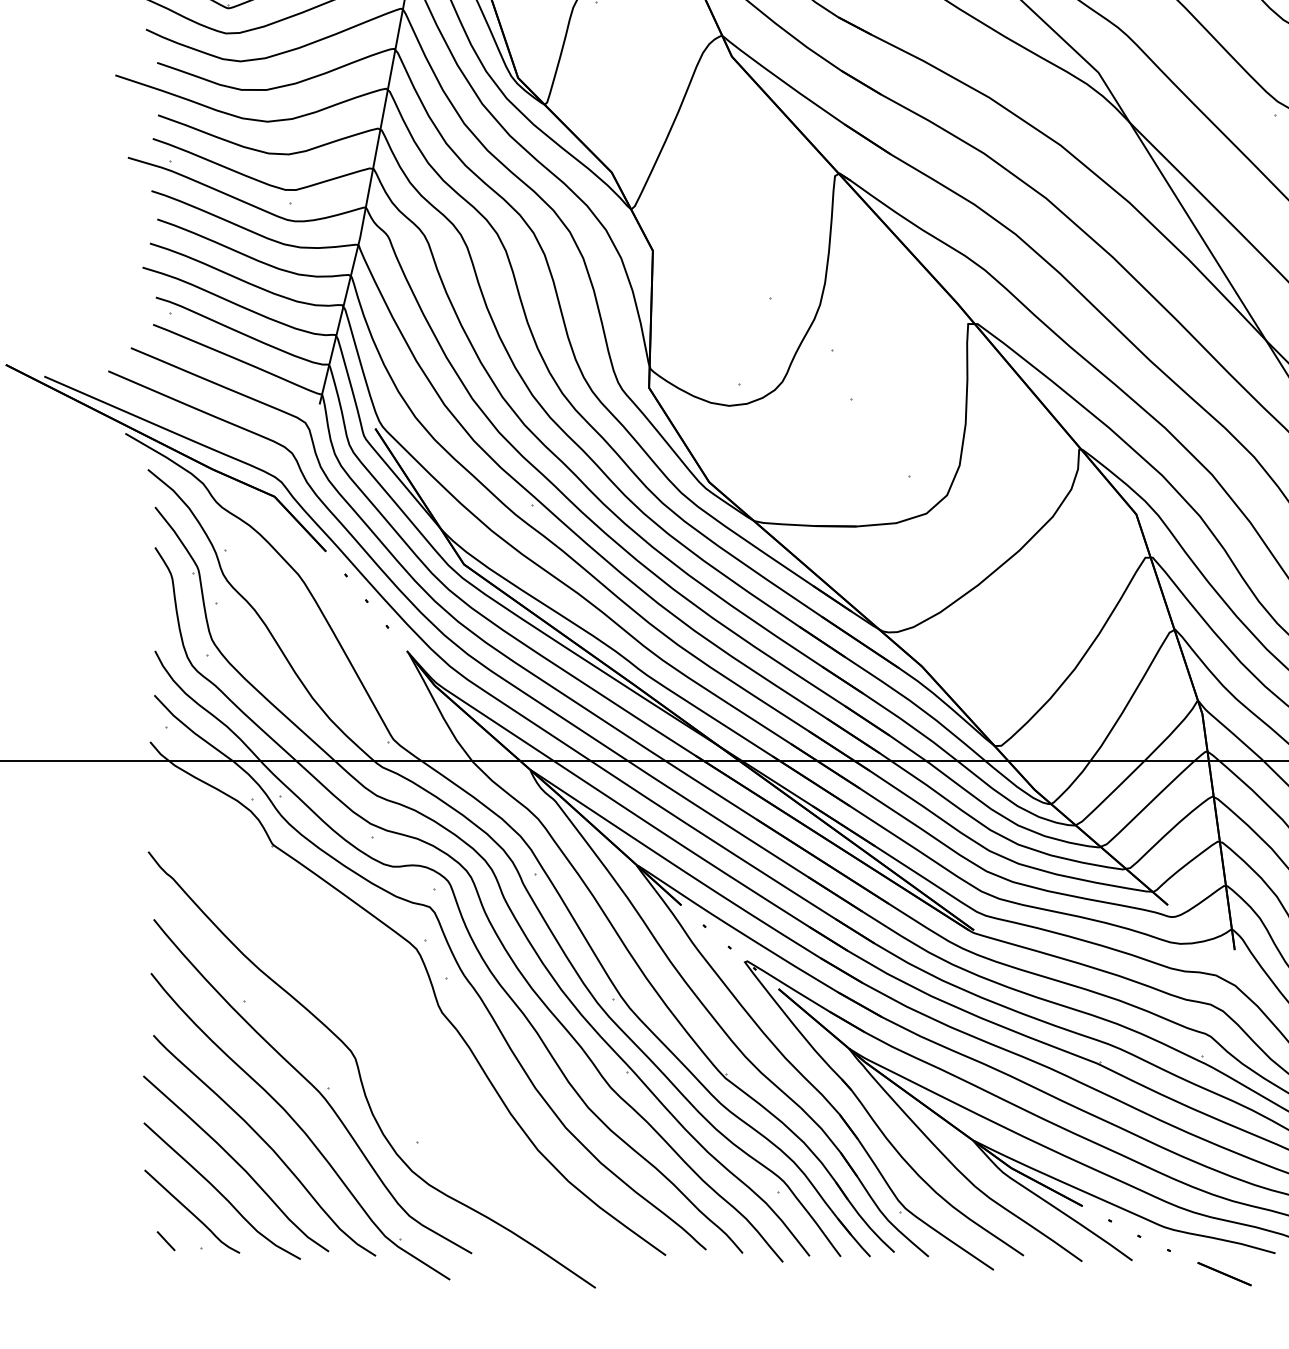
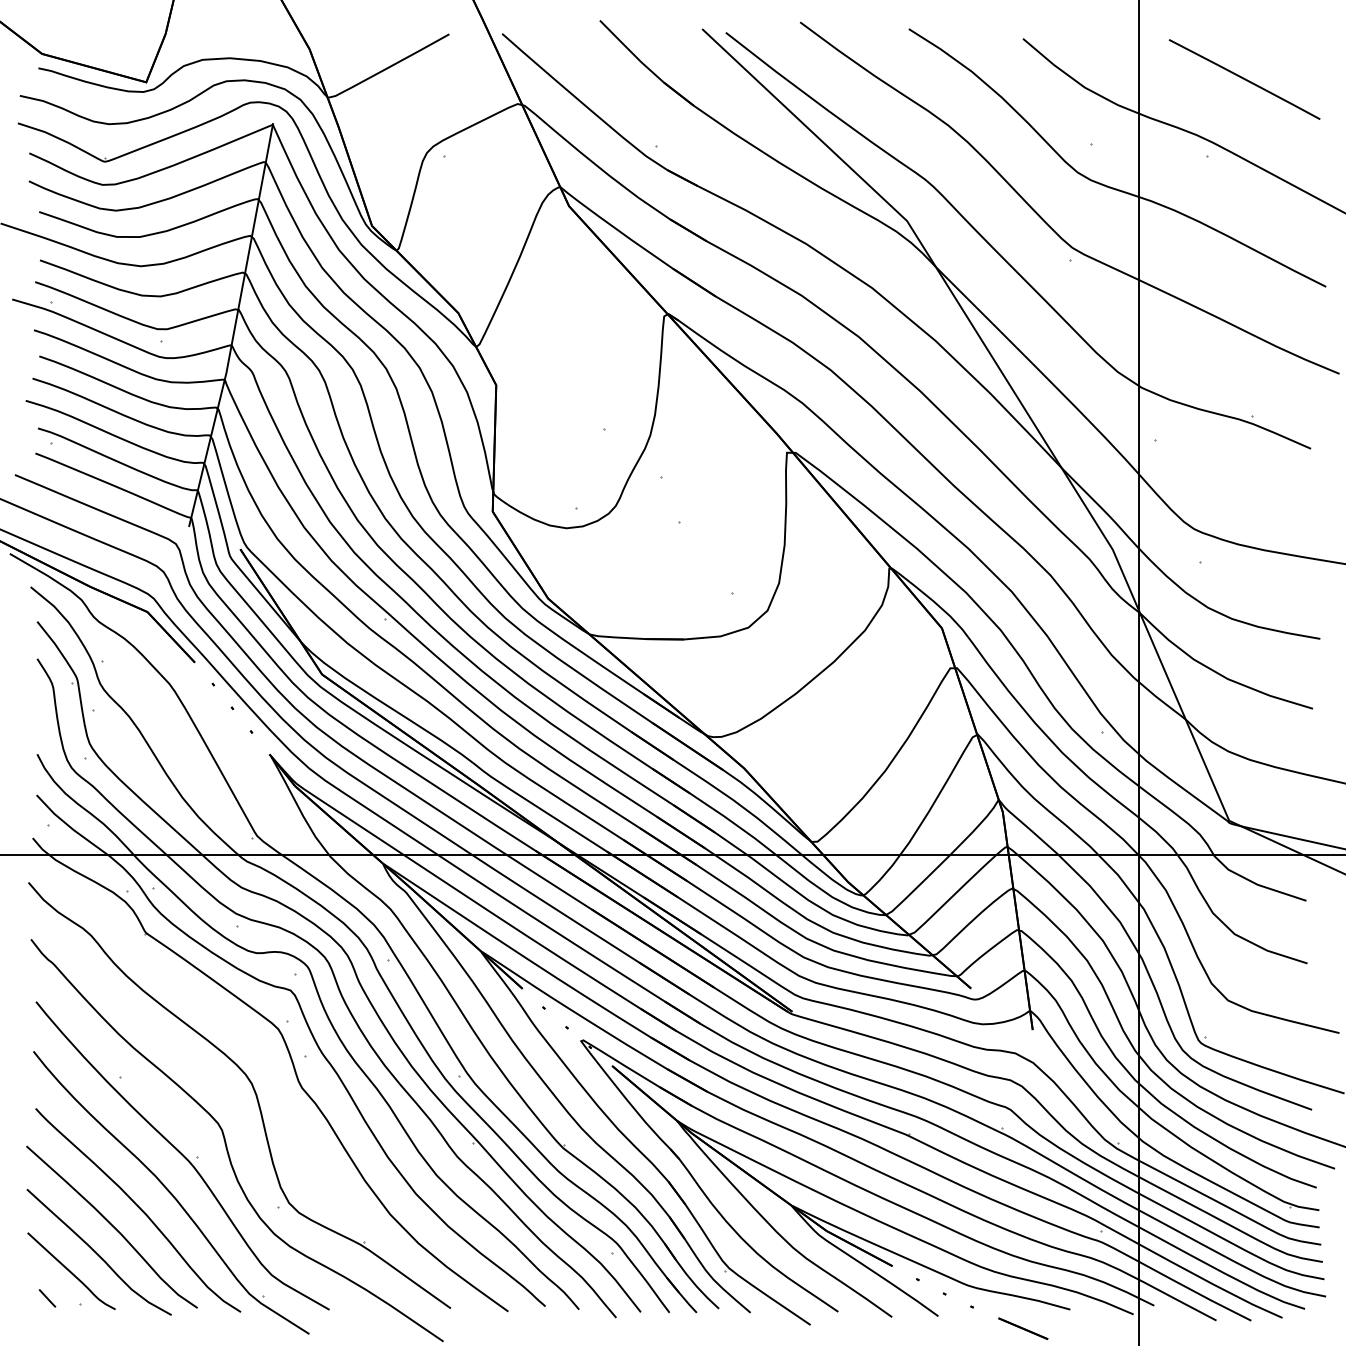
part: (388, 1013) -> (252, 1088), added

